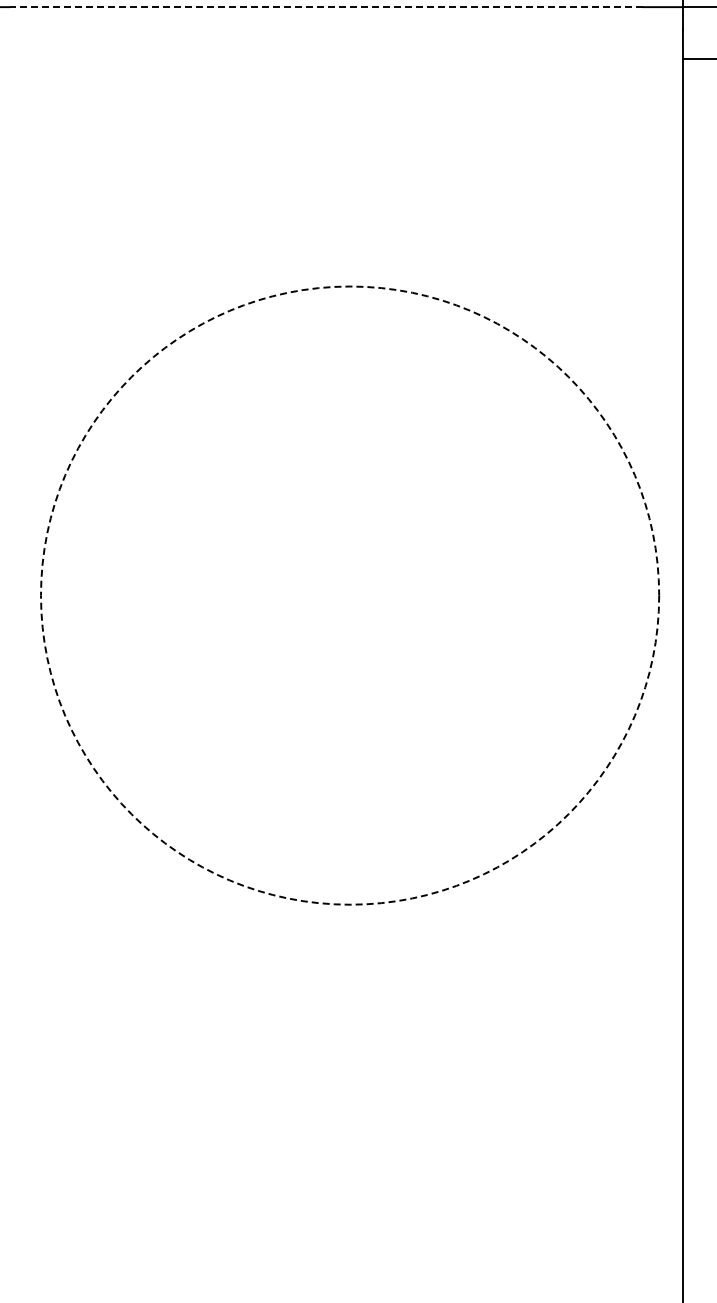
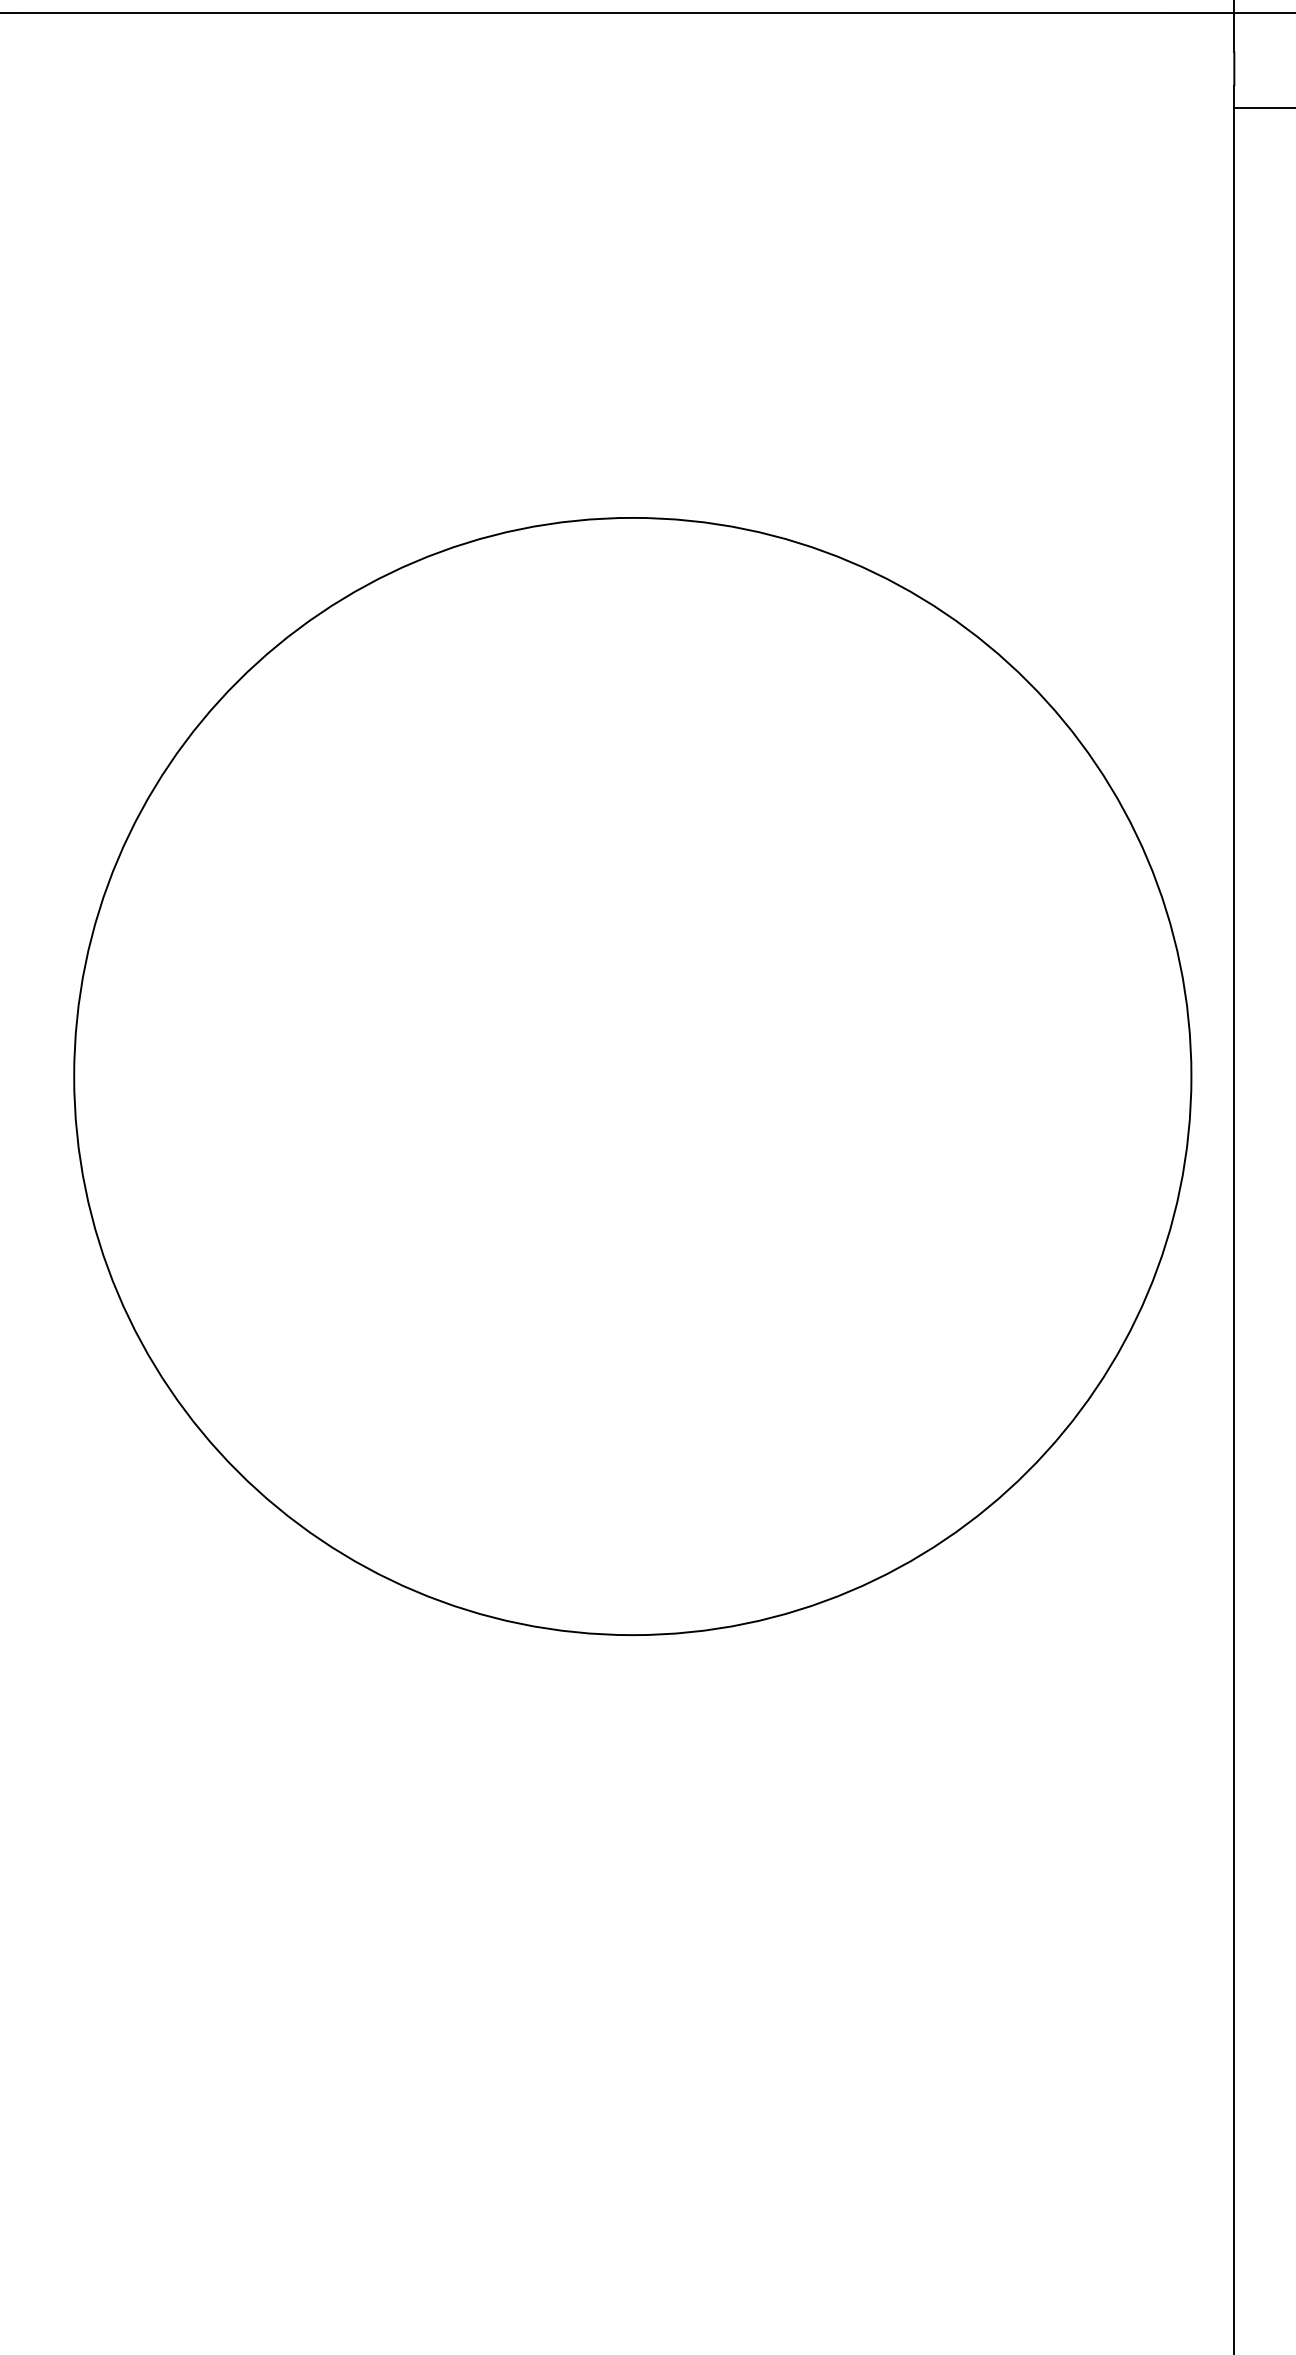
line: (325, 7) -> (588, 13), dashed -> solid
circle: (349, 595) -> (631, 1076), dashed -> solid

